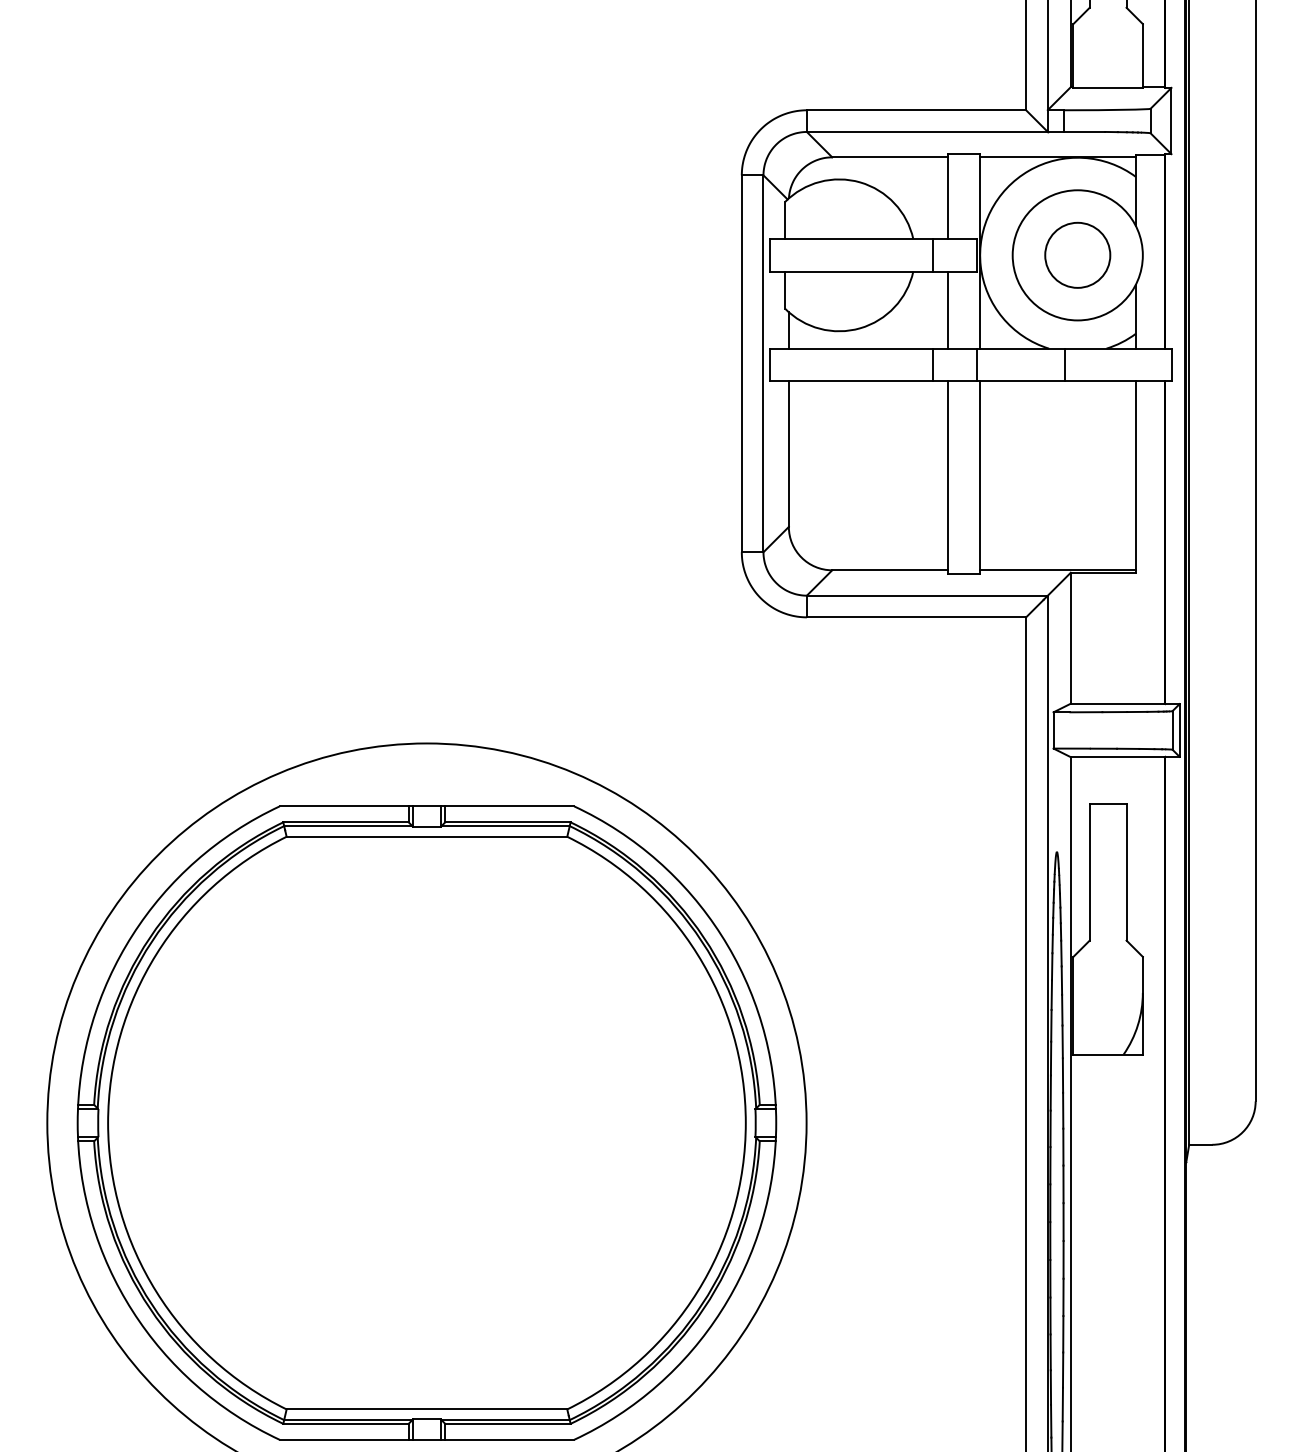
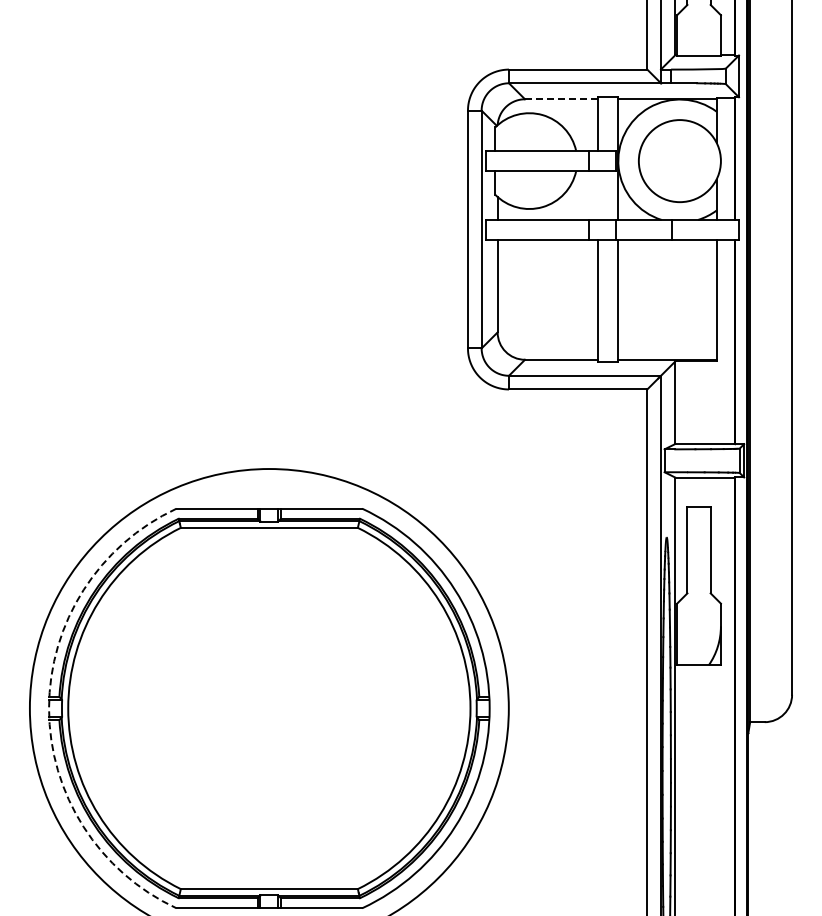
line: (888, 157) -> (560, 99), solid -> dashed
circle: (1077, 254) -> (679, 160), removed
line: (947, 309) -> (597, 195), removed
arc: (78, 1123) -> (49, 708), solid -> dashed

